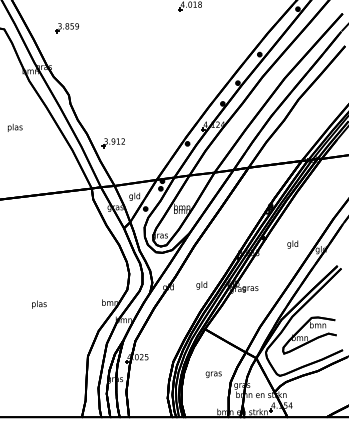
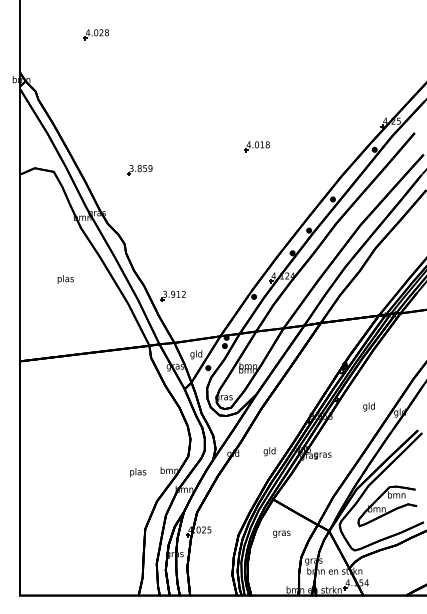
part: (67, 28) -> (139, 170), moved
text: (39, 304) -> (138, 472), moved
text: (213, 374) -> (281, 533), moved

